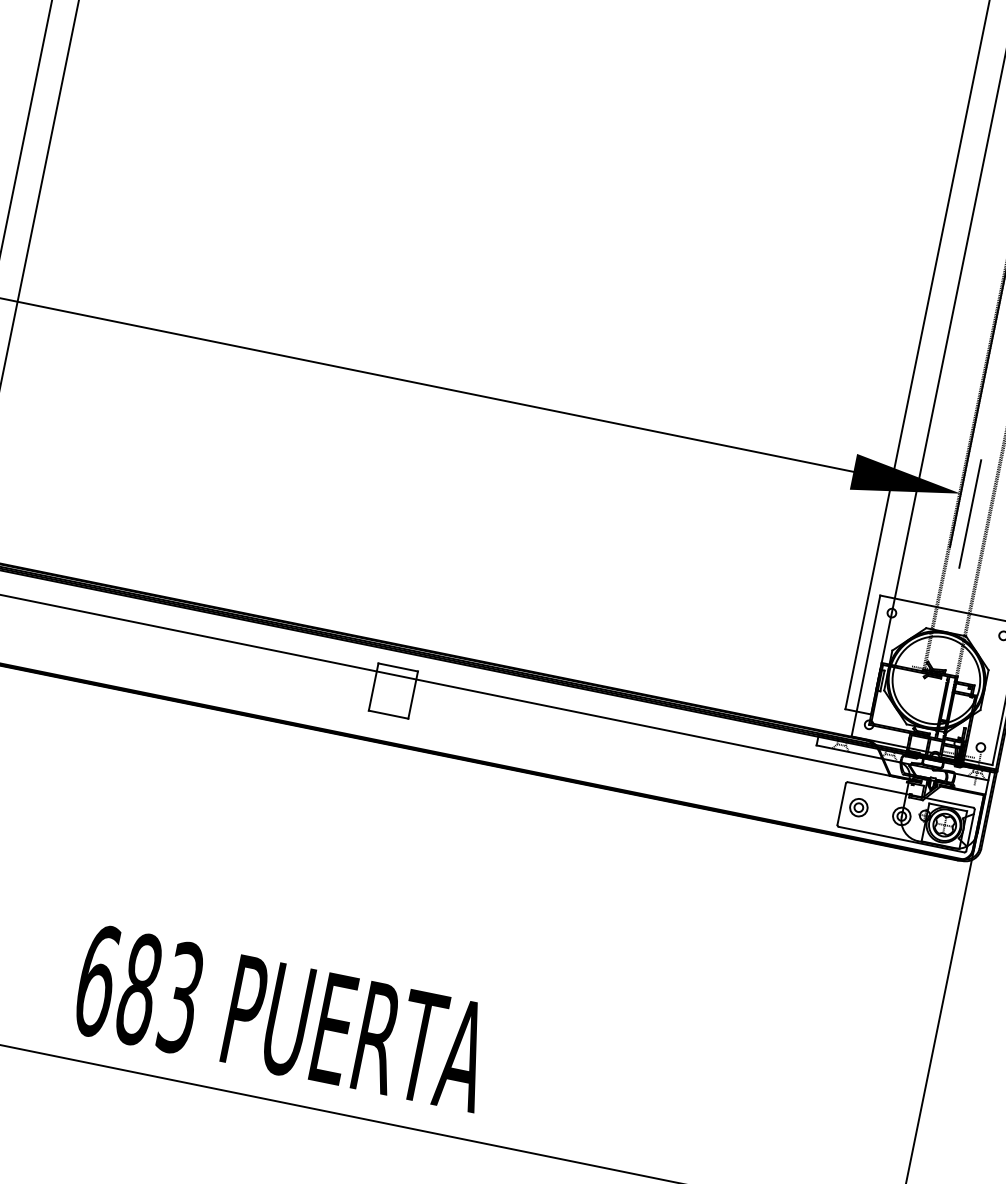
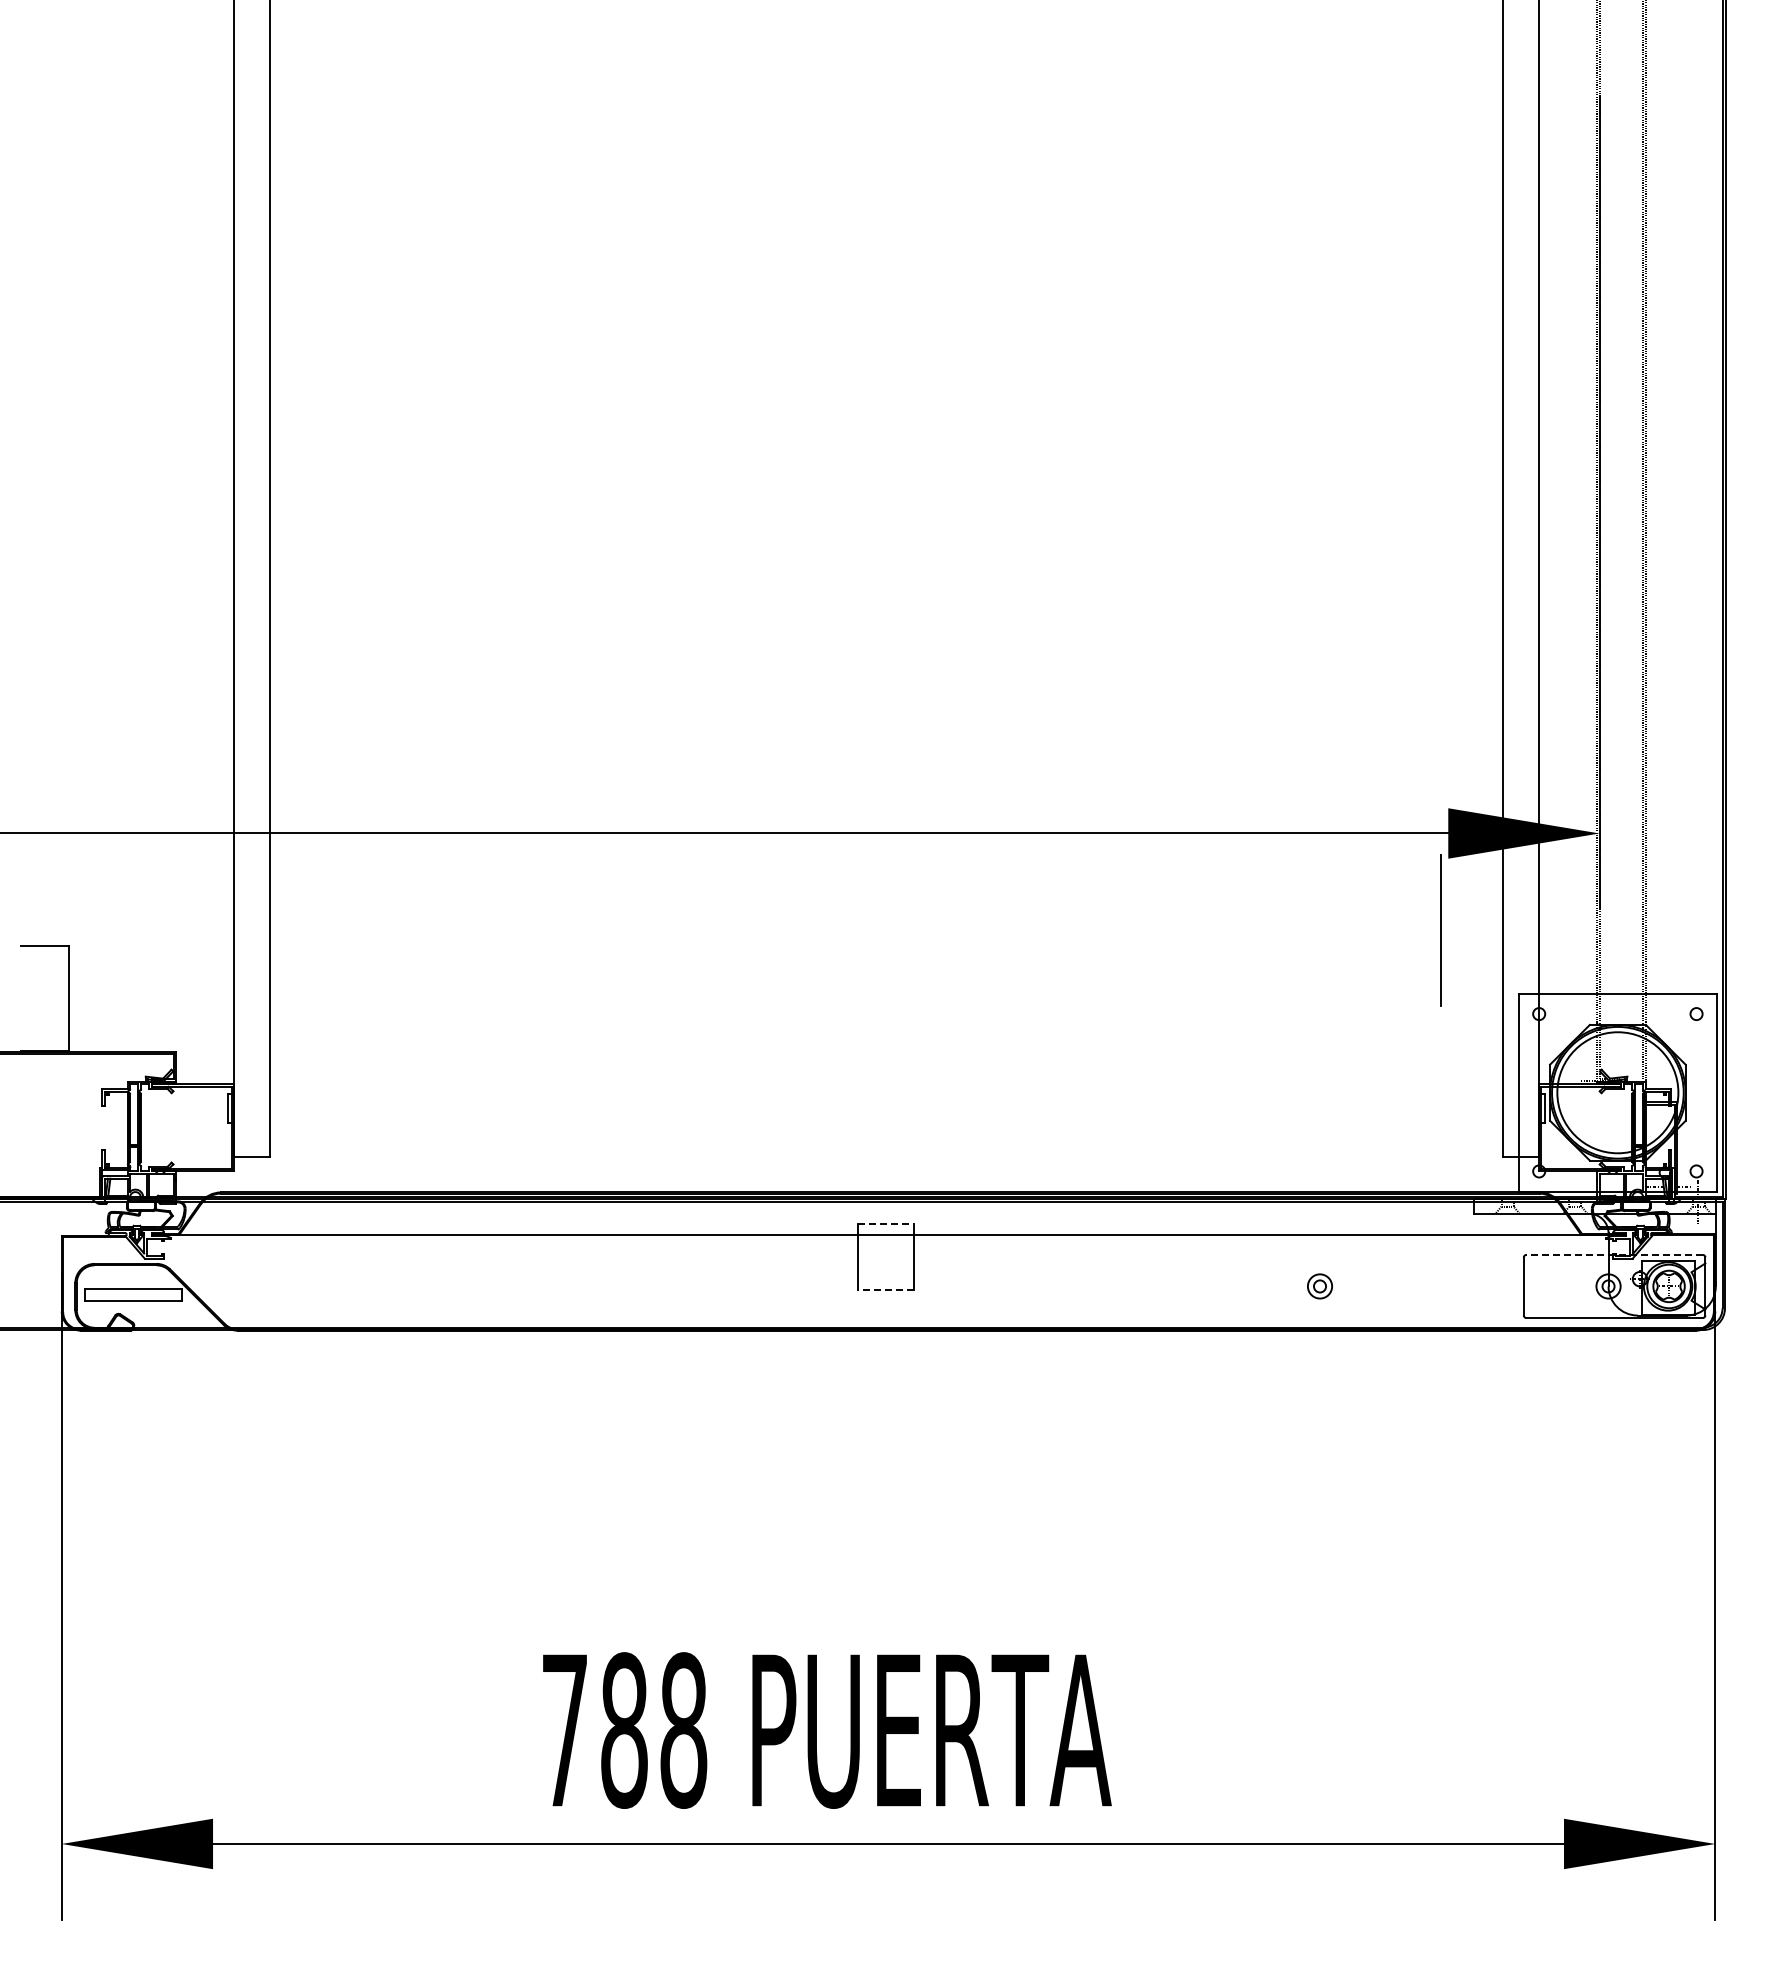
line: (969, 514) -> (1440, 930), moved
line: (398, 667) -> (886, 1223), solid -> dashed
line: (388, 715) -> (886, 1290), solid -> dashed
line: (910, 794) -> (1614, 1254), solid -> dashed
part: (858, 807) -> (1319, 1286), moved
text: (139, 989) -> (624, 1730), 683 -> 788

